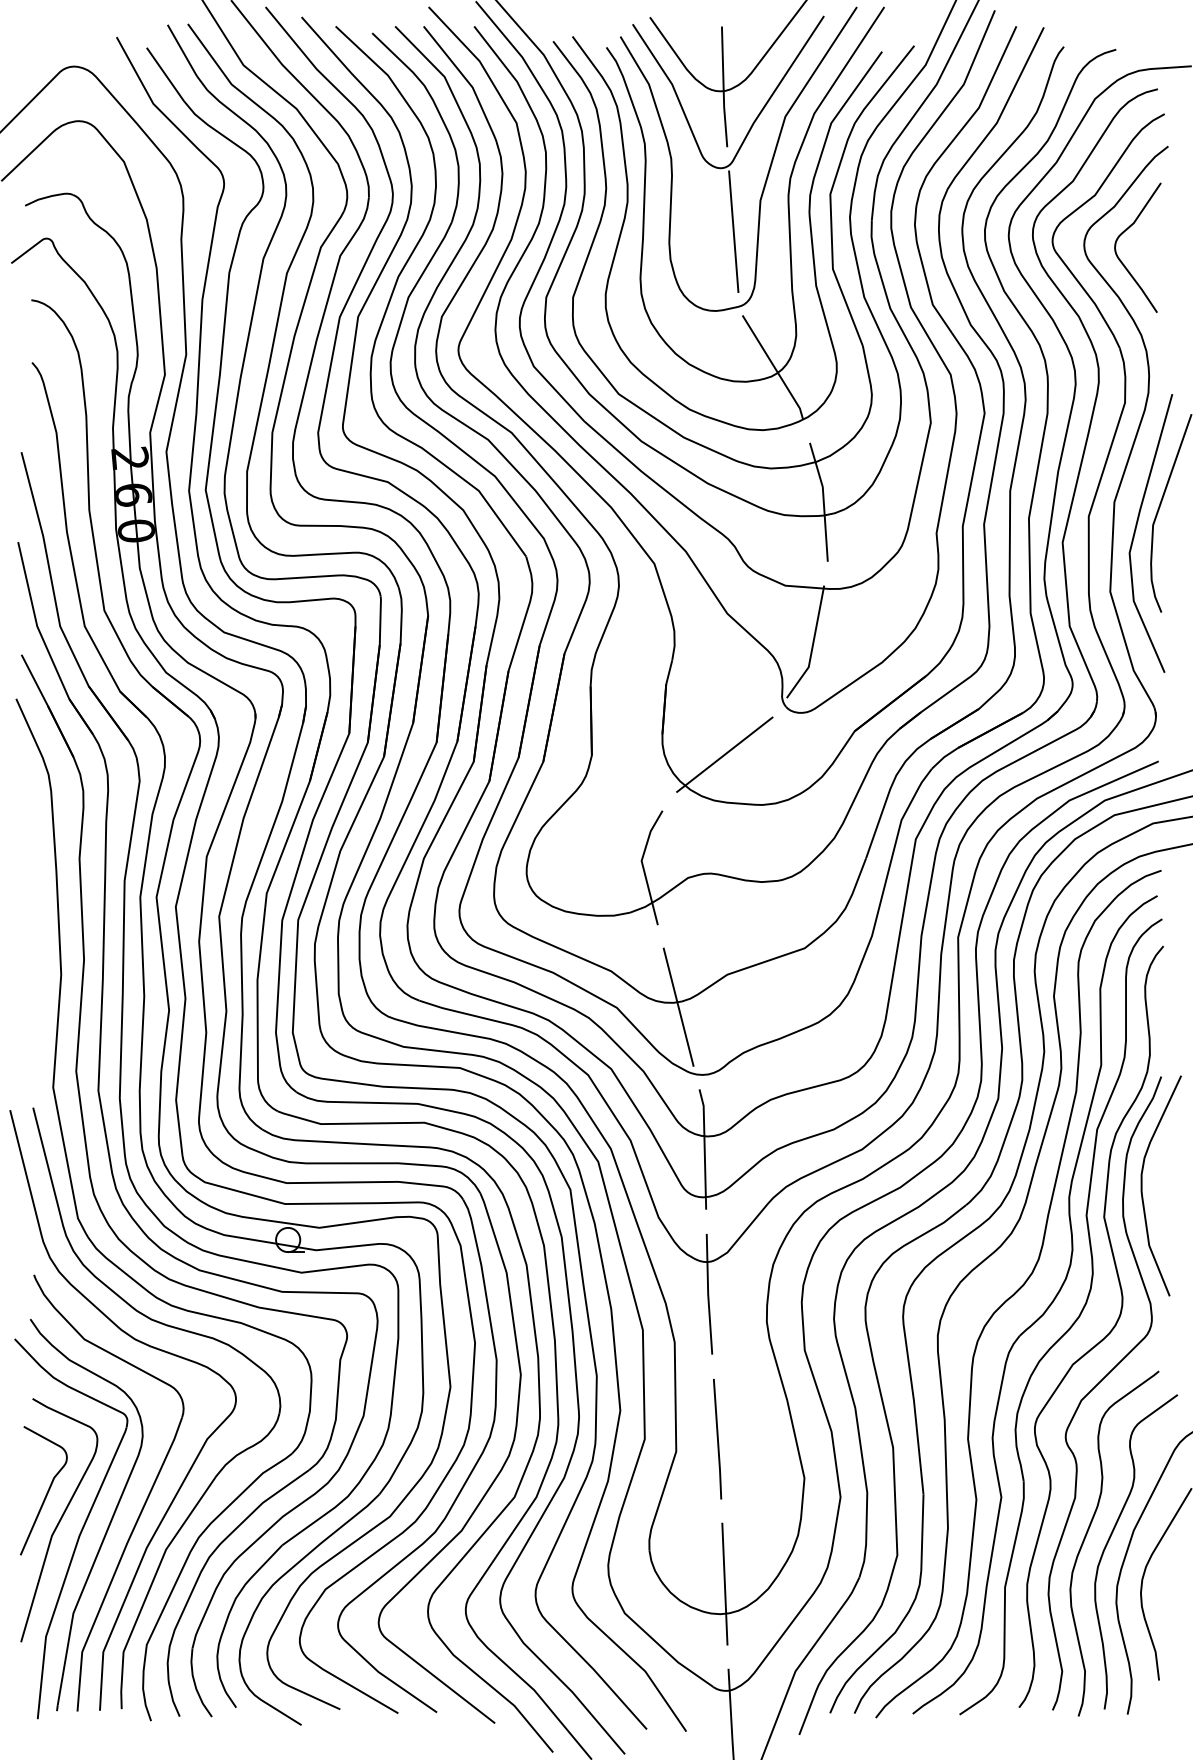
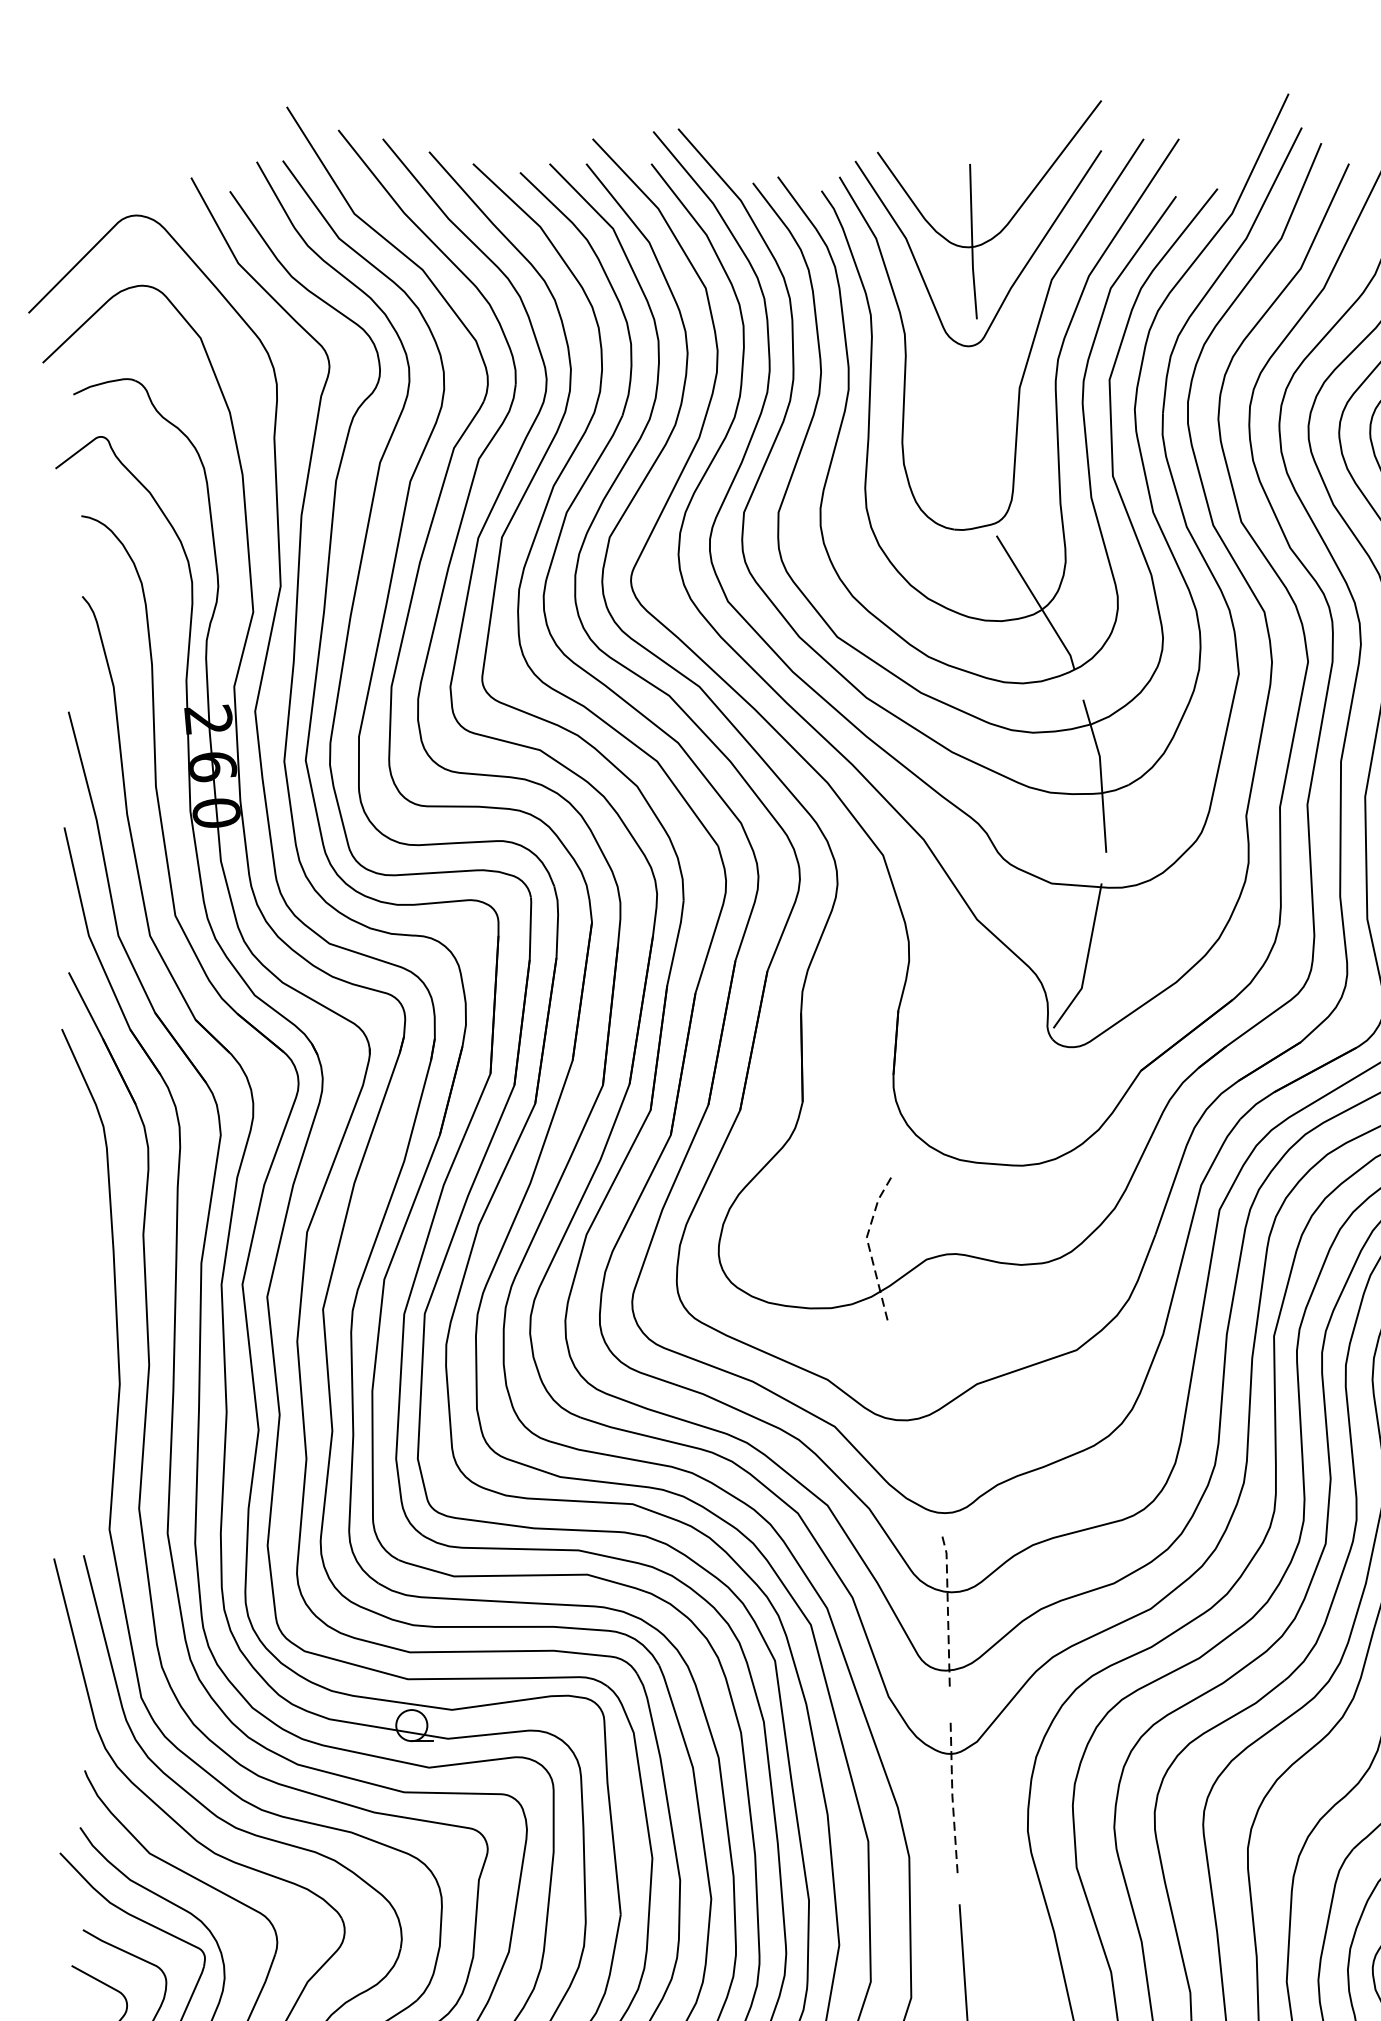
line: (733, 231) -> (984, 427), removed
line: (724, 754) -> (973, 1100), removed
line: (642, 864) -> (867, 1242), solid -> dashed
line: (678, 1006) -> (914, 1425), removed
line: (704, 1147) -> (947, 1606), solid -> dashed
line: (708, 1294) -> (952, 1795), solid -> dashed

